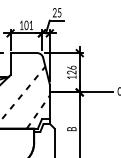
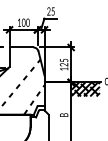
text: (31, 25) -> (28, 22), 101 -> 100
text: (71, 67) -> (63, 60), 126 -> 125
hatch: (96, 100) -> (86, 89), added

